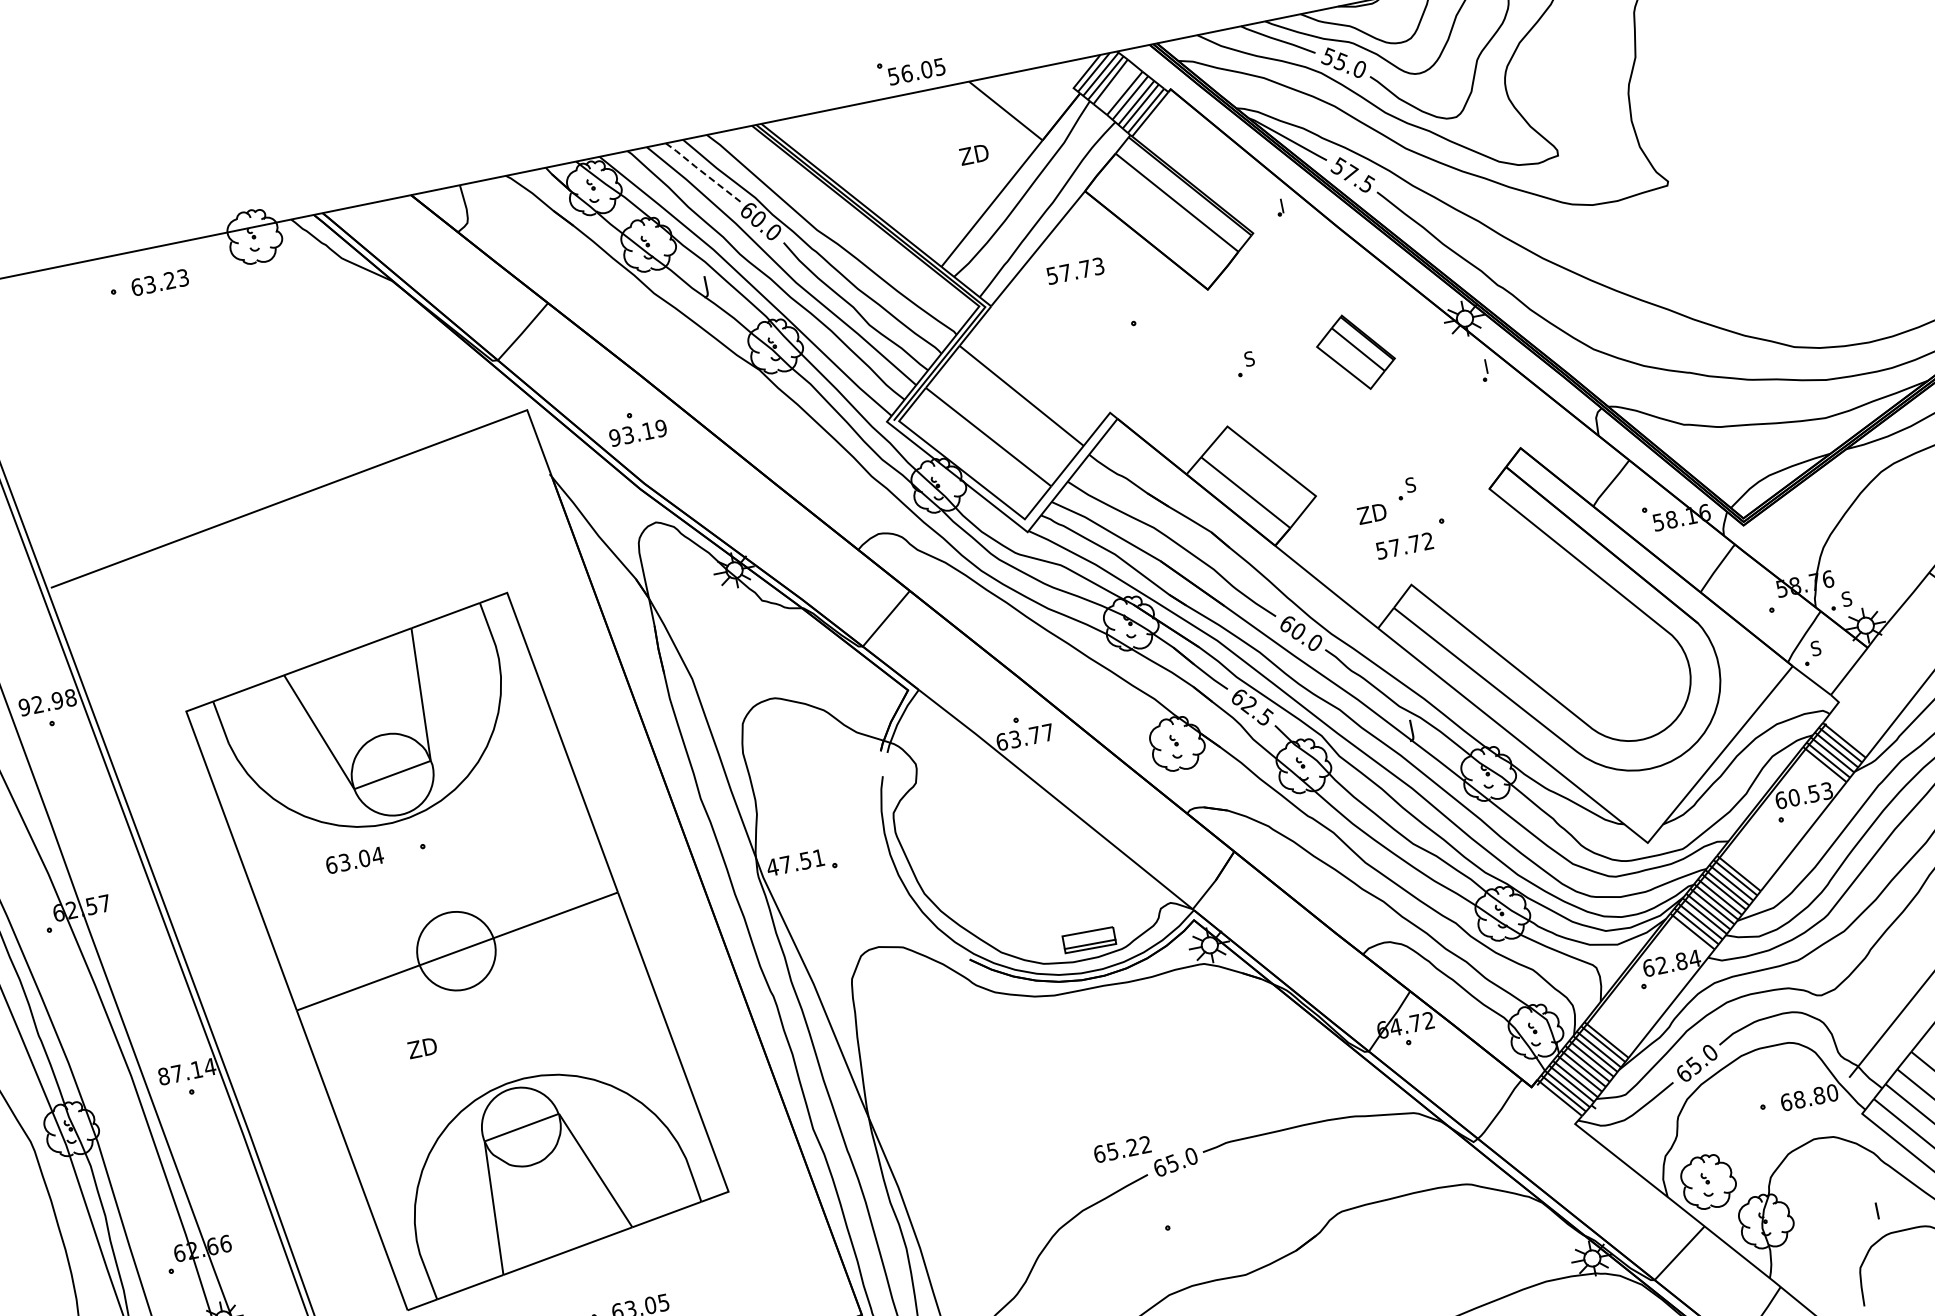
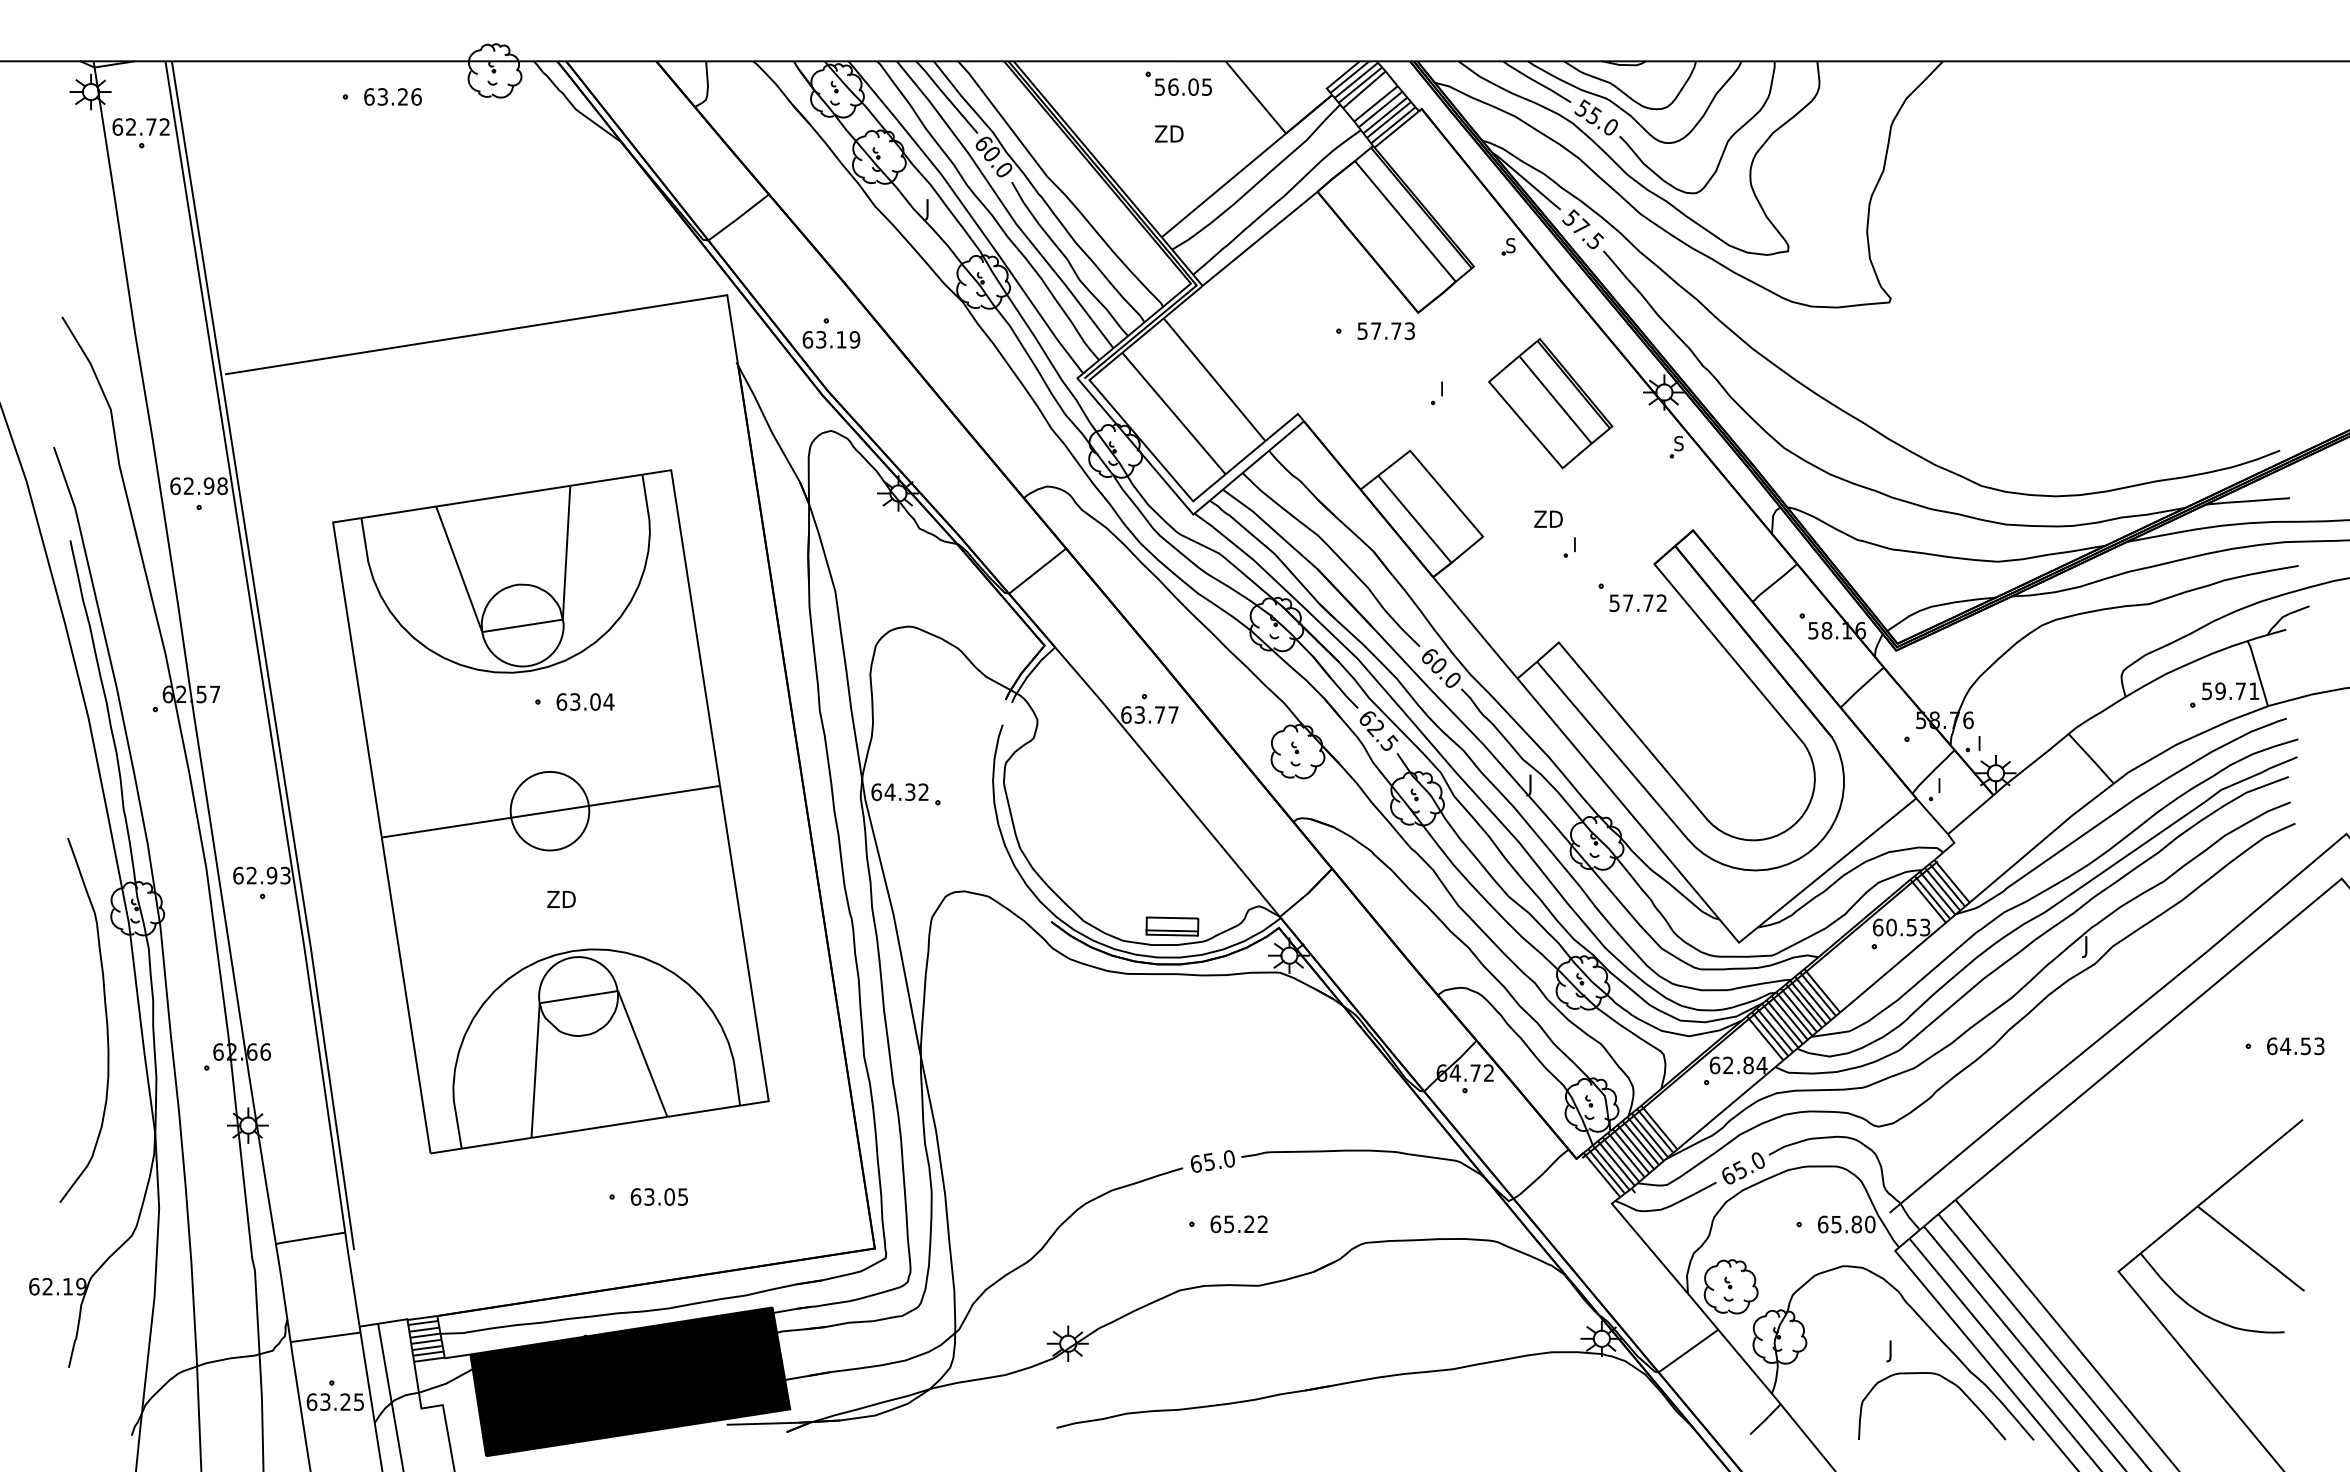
part: (911, 69) -> (1178, 83), moved
text: (974, 154) -> (1169, 133), moved
line: (702, 171) -> (946, 96), dashed -> solid
text: (1284, 205) -> (1510, 245), I -> S
text: (1074, 270) -> (1385, 330), moved
text: (183, 277) -> (416, 96), 63.23 -> 63.26
part: (1355, 352) -> (1550, 403), size x1.67
text: (1248, 358) -> (1444, 388), S -> I
text: (1488, 365) -> (1678, 443), I -> S
text: (614, 437) -> (807, 339), 93.19 -> 63.19
text: (1410, 484) -> (1577, 544), S -> I
text: (1371, 513) -> (1548, 518), moved
text: (1404, 545) -> (1637, 602), moved
text: (1846, 599) -> (1982, 743), S -> I
text: (1815, 648) -> (1942, 785), S -> I
text: (24, 707) -> (175, 486), 92.98 -> 62.98
text: (354, 859) -> (585, 701), moved
text: (795, 863) -> (899, 792), 47.51 -> 64.32
text: (422, 1048) -> (561, 899), moved
text: (187, 1071) -> (262, 875), 87.14 -> 62.93
text: (1799, 1099) -> (1836, 1224), 68.80 -> 65.80
text: (1121, 1149) -> (1238, 1224), moved
text: (1877, 1221) -> (1888, 1359), I -> J

